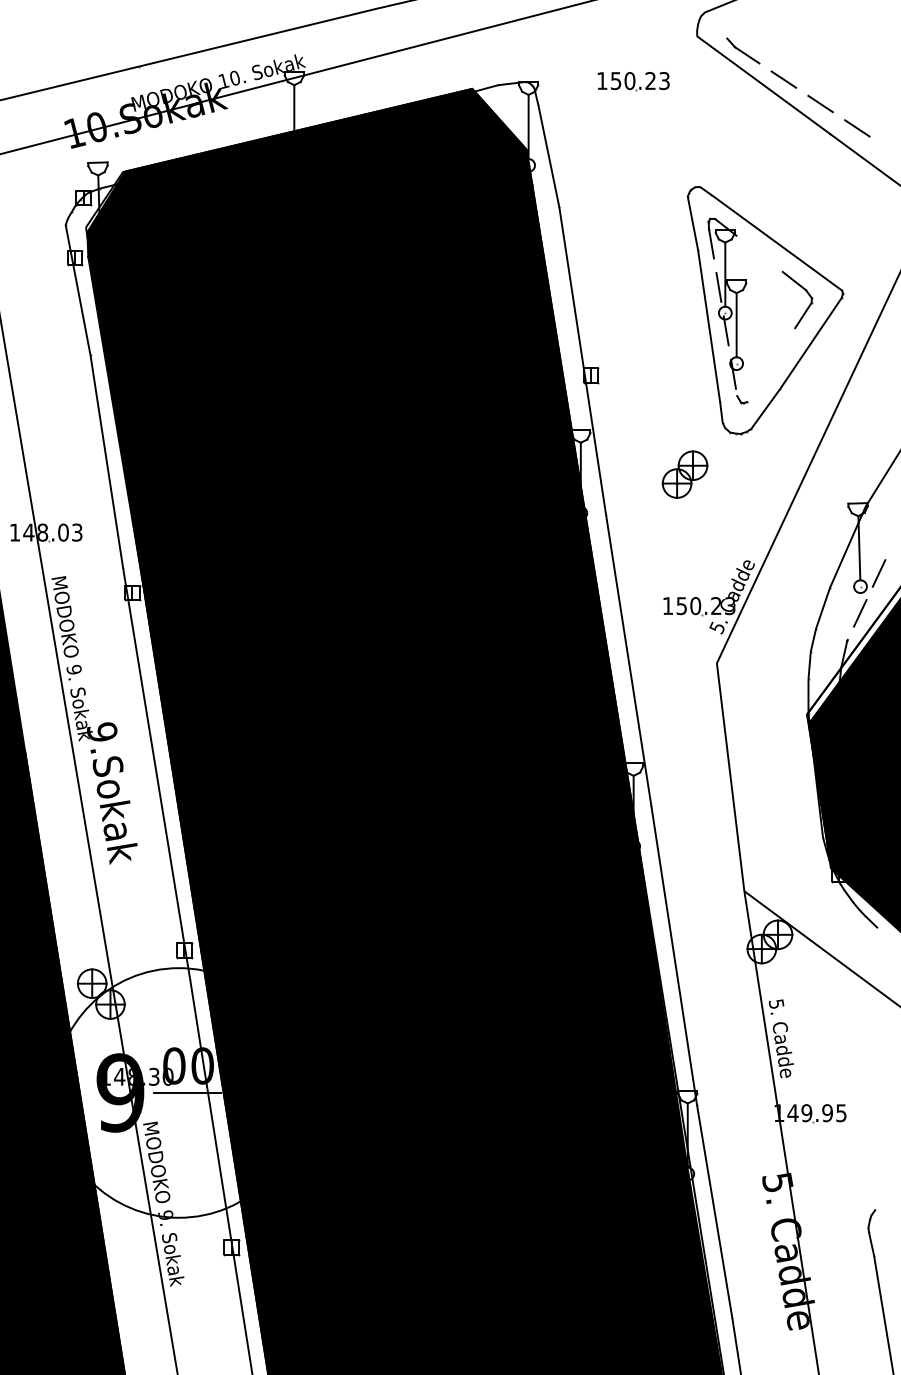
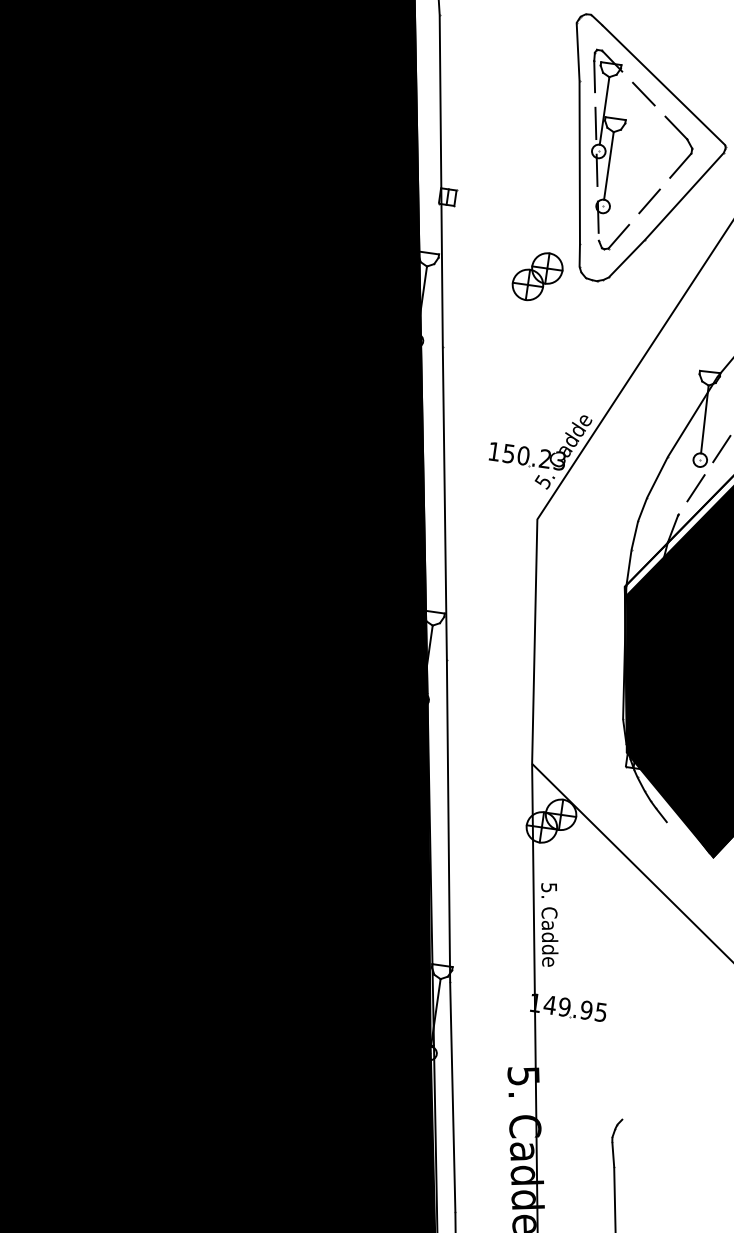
line: (759, 253) -> (643, 93), added
line: (779, 352) -> (650, 201), added
line: (755, 389) -> (619, 236), added
part: (684, 474) -> (537, 276), moved

